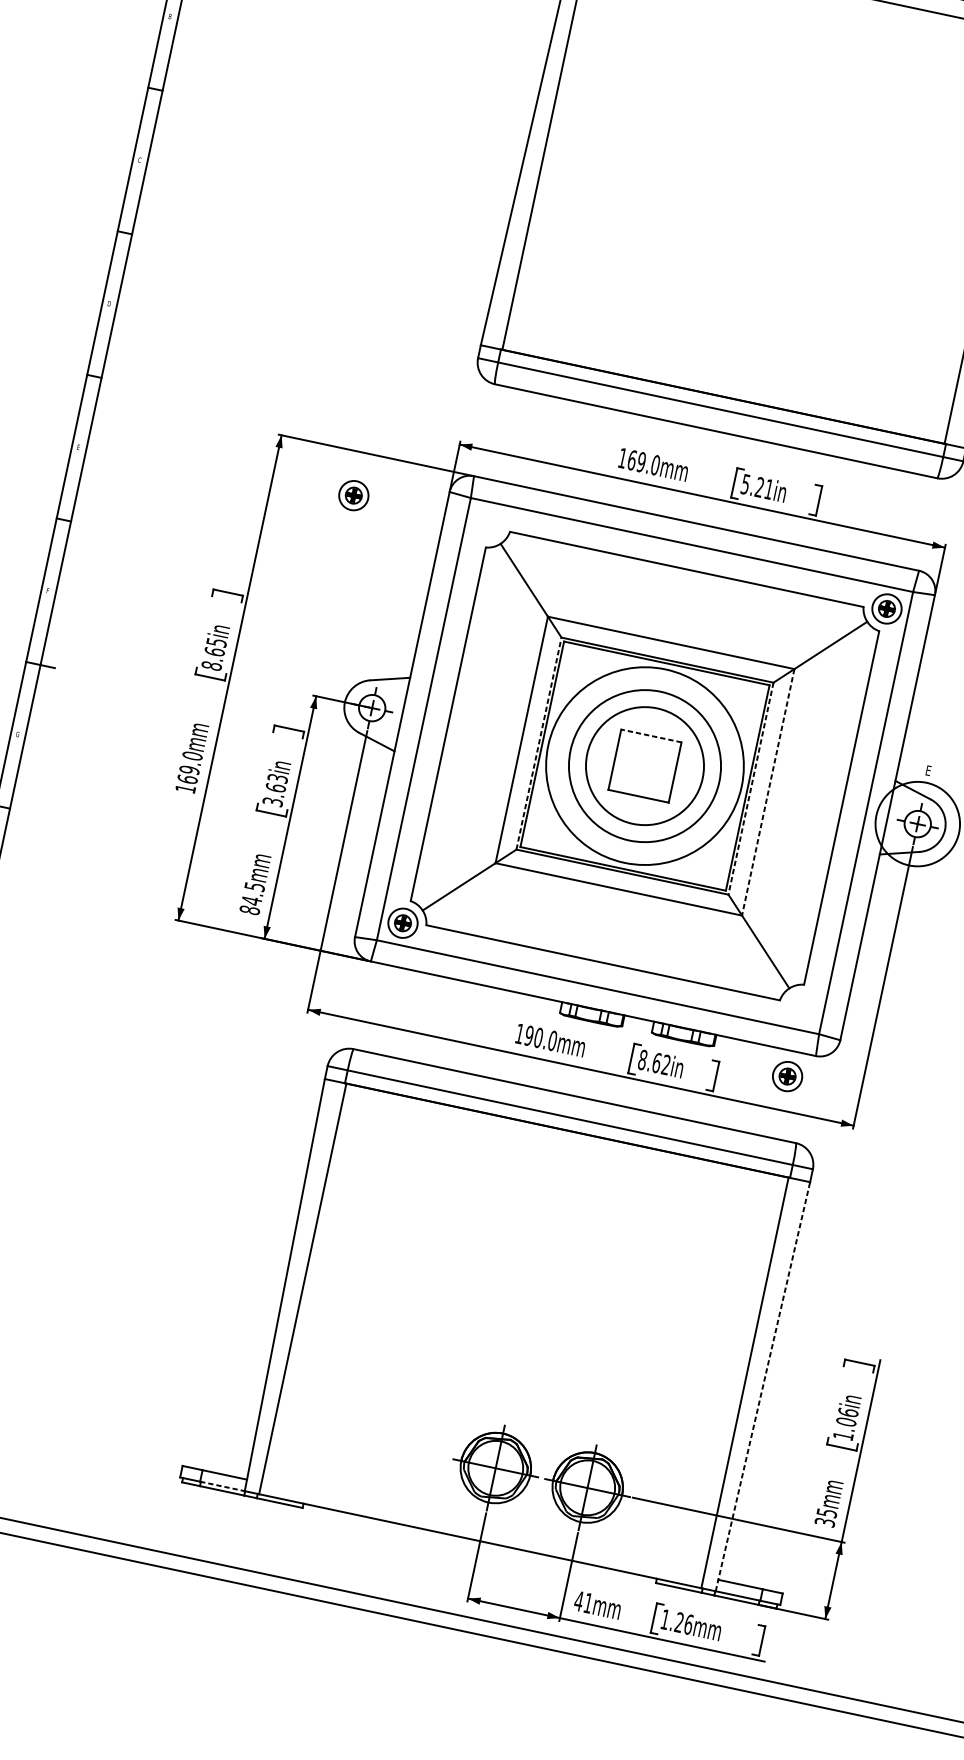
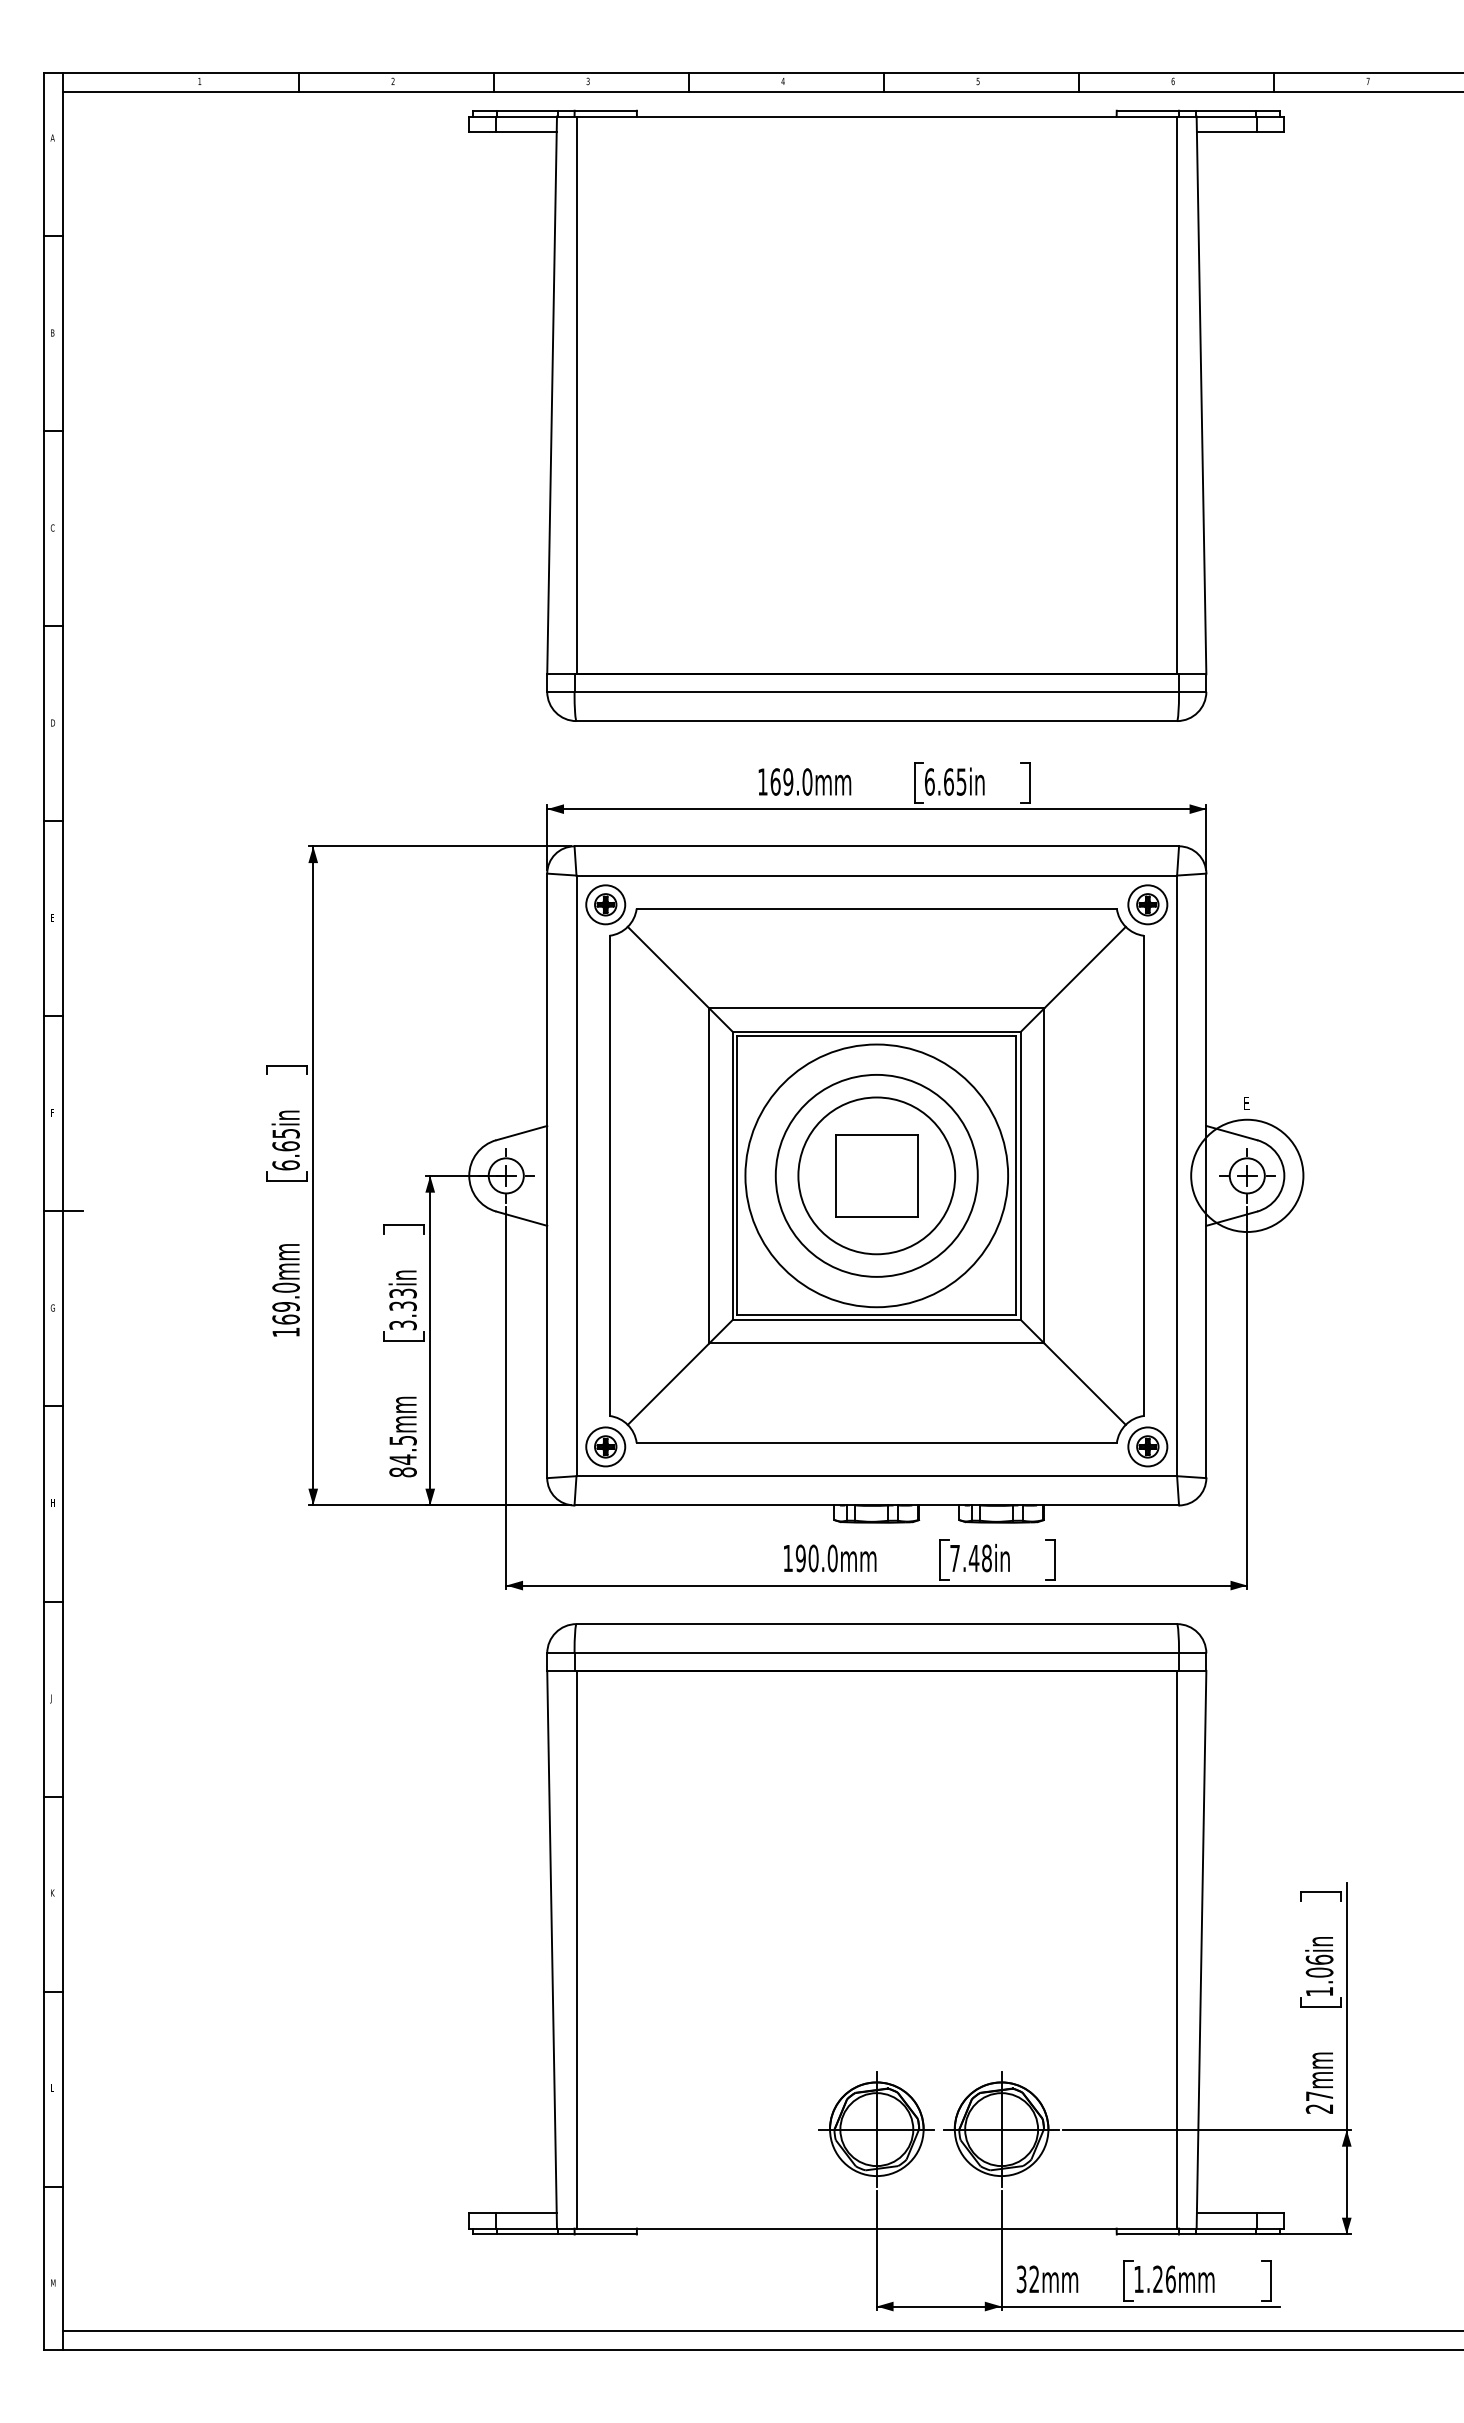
text: (757, 486) -> (945, 781), 5.21in -> 6.65in
part: (353, 495) -> (605, 904), moved
text: (211, 665) -> (285, 1165), 8.65in -> 6.65in
line: (651, 735) -> (876, 1134), dashed -> solid
line: (538, 743) -> (732, 1175), dashed -> solid
text: (275, 788) -> (402, 1306), 3.63in -> 3.33in
line: (750, 788) -> (1020, 1175), dashed -> solid
line: (768, 792) -> (1044, 1176), dashed -> solid
text: (654, 1062) -> (970, 1558), 8.62in -> 7.48in
part: (787, 1076) -> (1147, 1446), moved
line: (762, 1386) -> (1201, 1949), dashed -> solid
line: (223, 1486) -> (527, 2228), dashed -> solid
text: (825, 1517) -> (1319, 2102), 35mm -> 27mm
text: (583, 1602) -> (1027, 2279), 41mm -> 32mm

